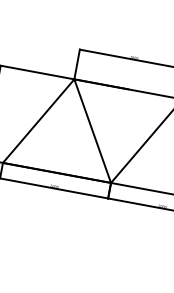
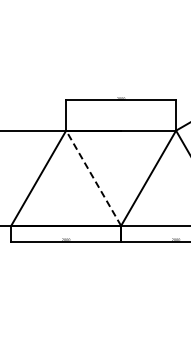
line: (92, 131) -> (93, 178), solid -> dashed

